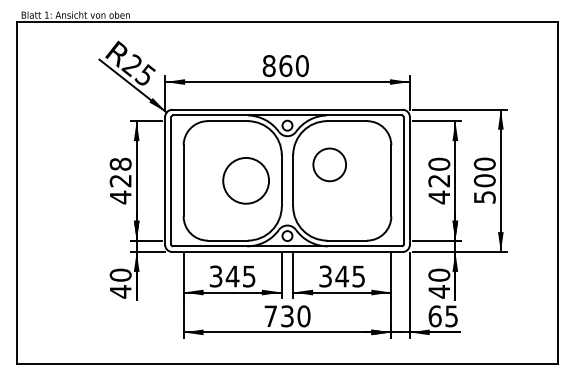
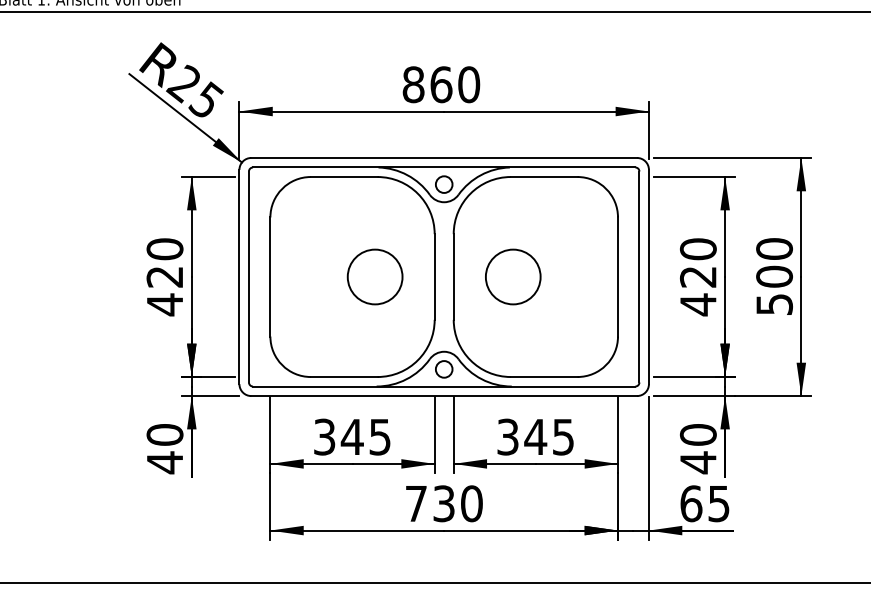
text: (120, 163) -> (164, 247), 428 -> 420
circle: (329, 164) -> (512, 276), moved
circle: (246, 180) -> (375, 276), size x0.71

